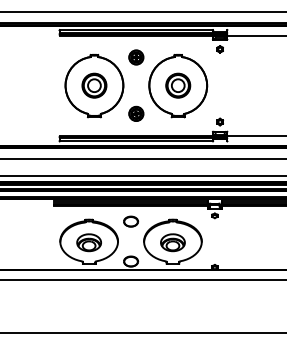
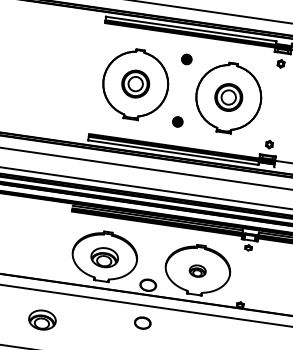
part: (136, 57) -> (186, 59), size x0.6
part: (136, 113) -> (177, 121), size x0.6
part: (131, 221) -> (143, 323), moved
part: (172, 242) -> (197, 270), size x0.6
part: (41, 305) -> (41, 319), added

